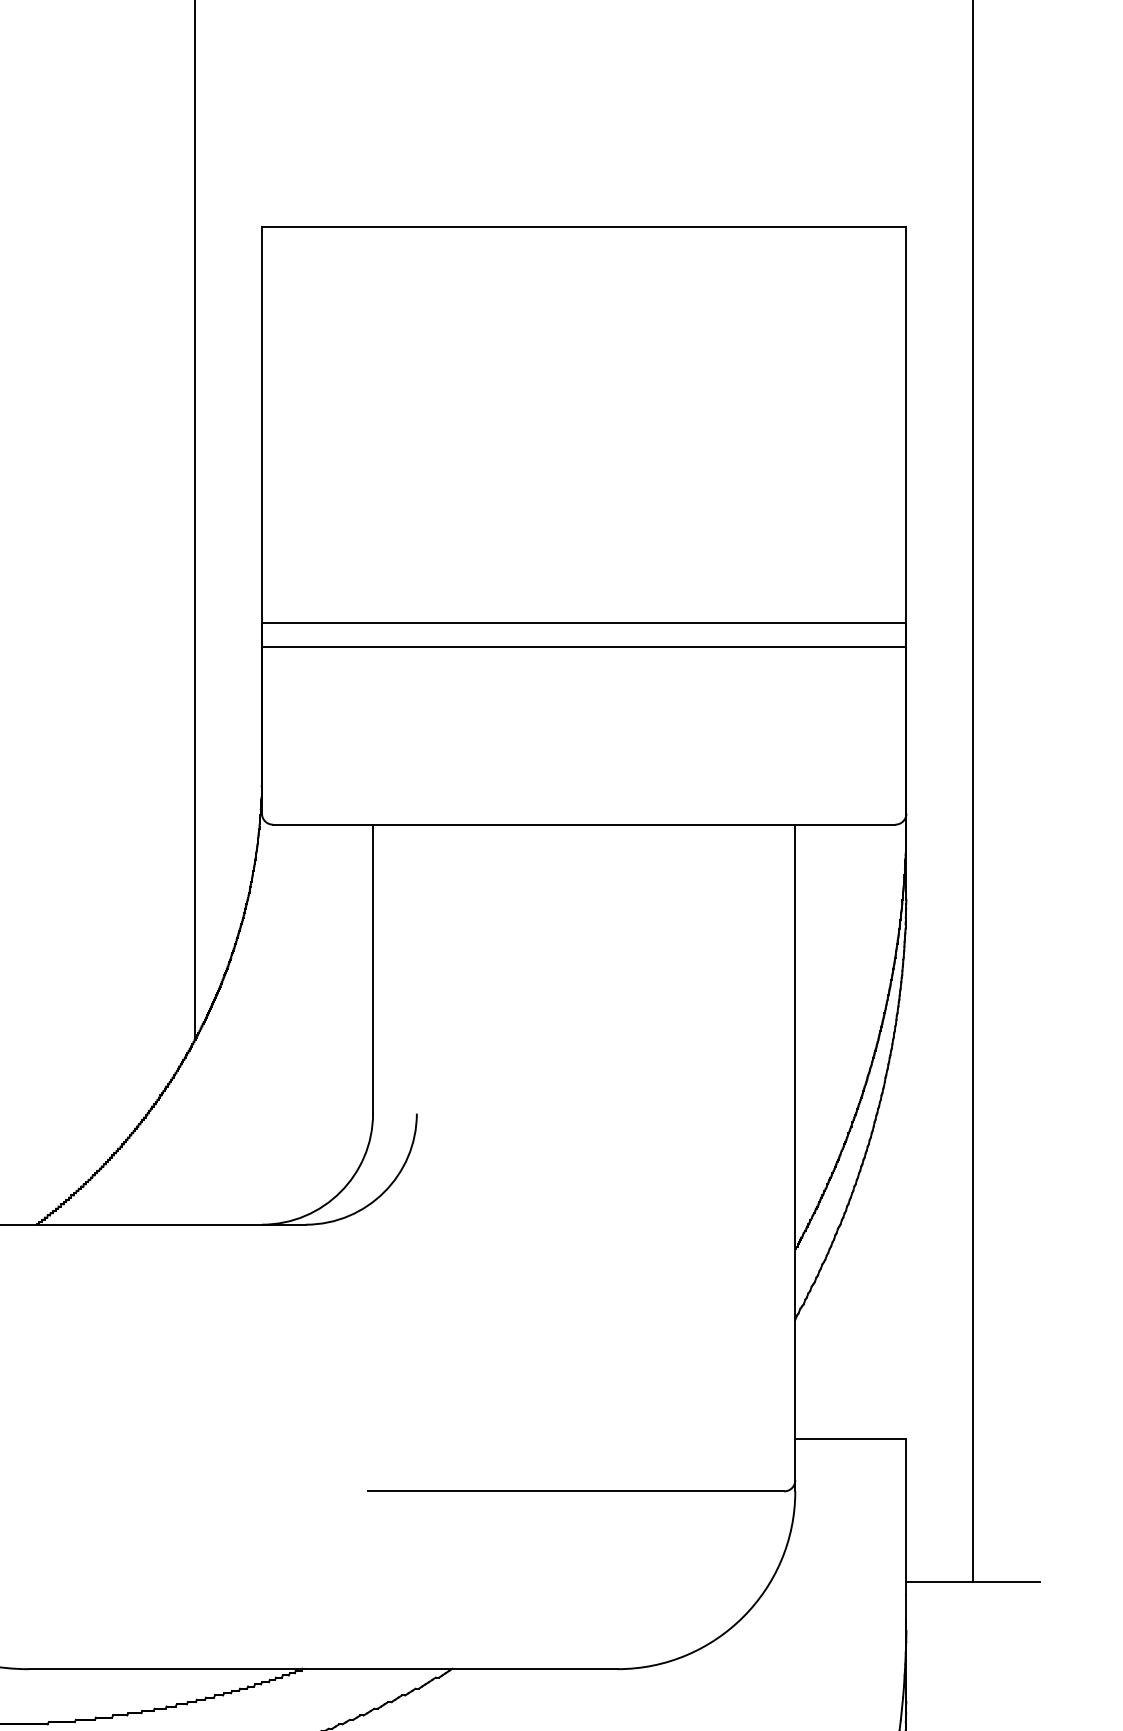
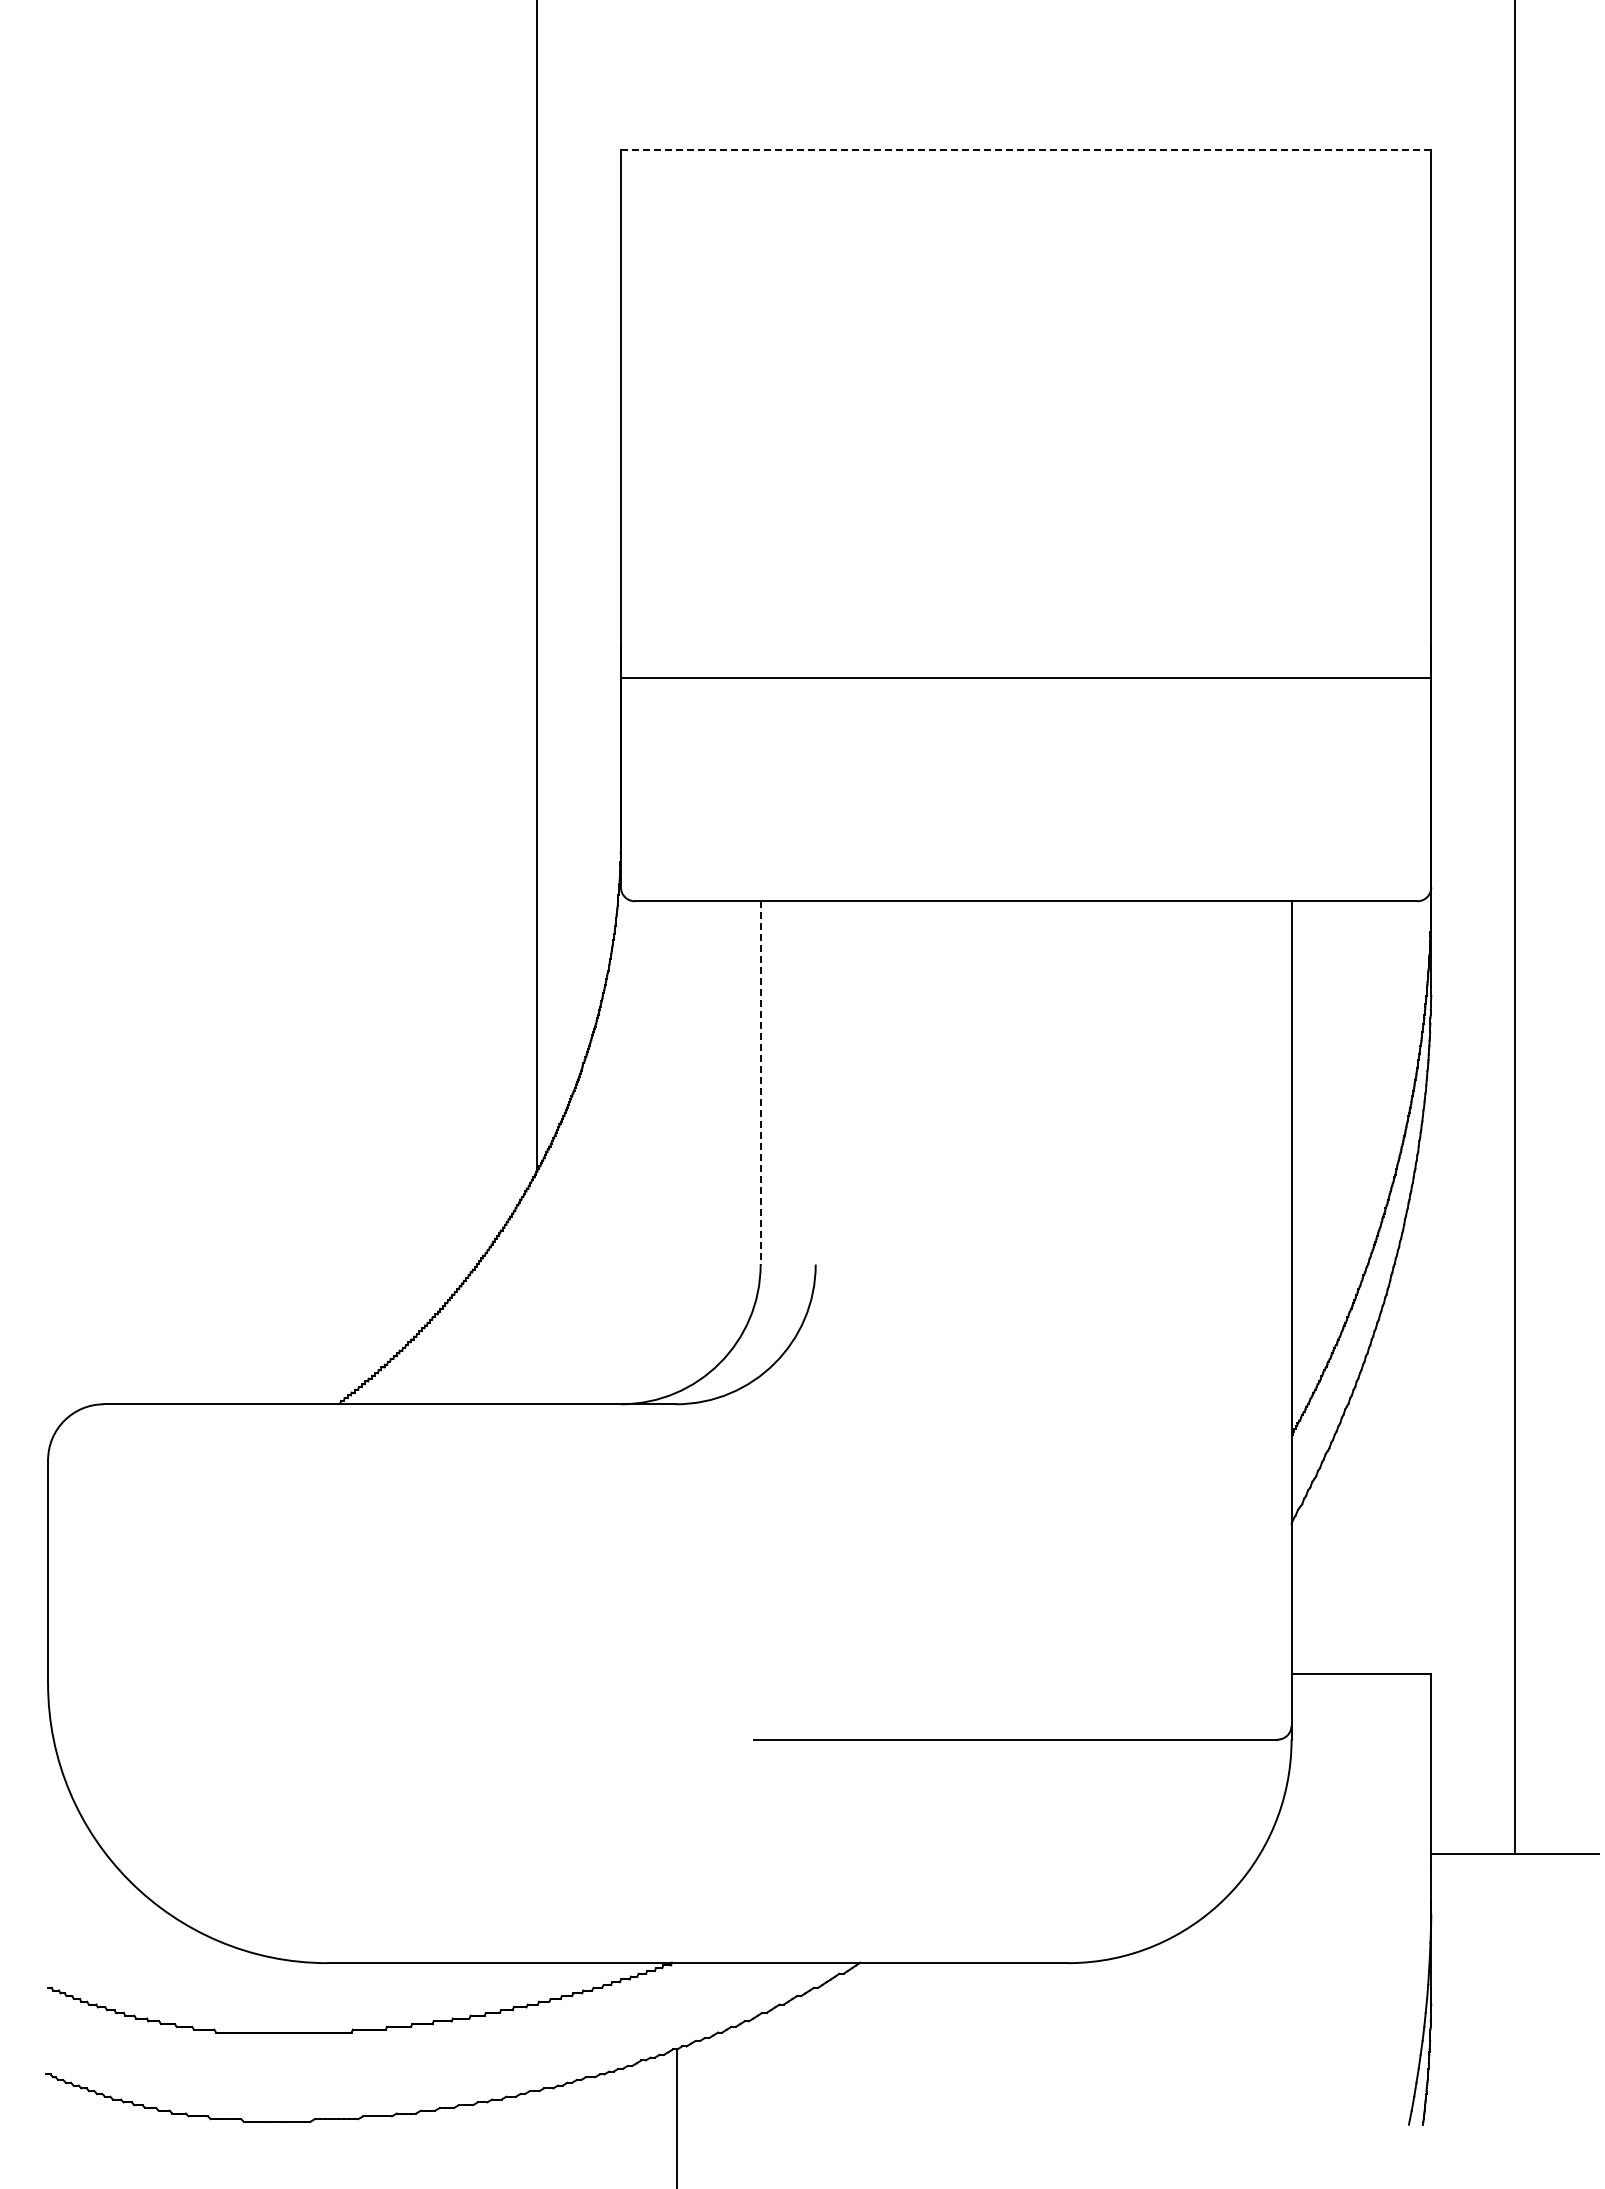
line: (583, 226) -> (1025, 149), solid -> dashed
line: (583, 622) -> (1025, 647), removed
line: (372, 968) -> (760, 1082), solid -> dashed

